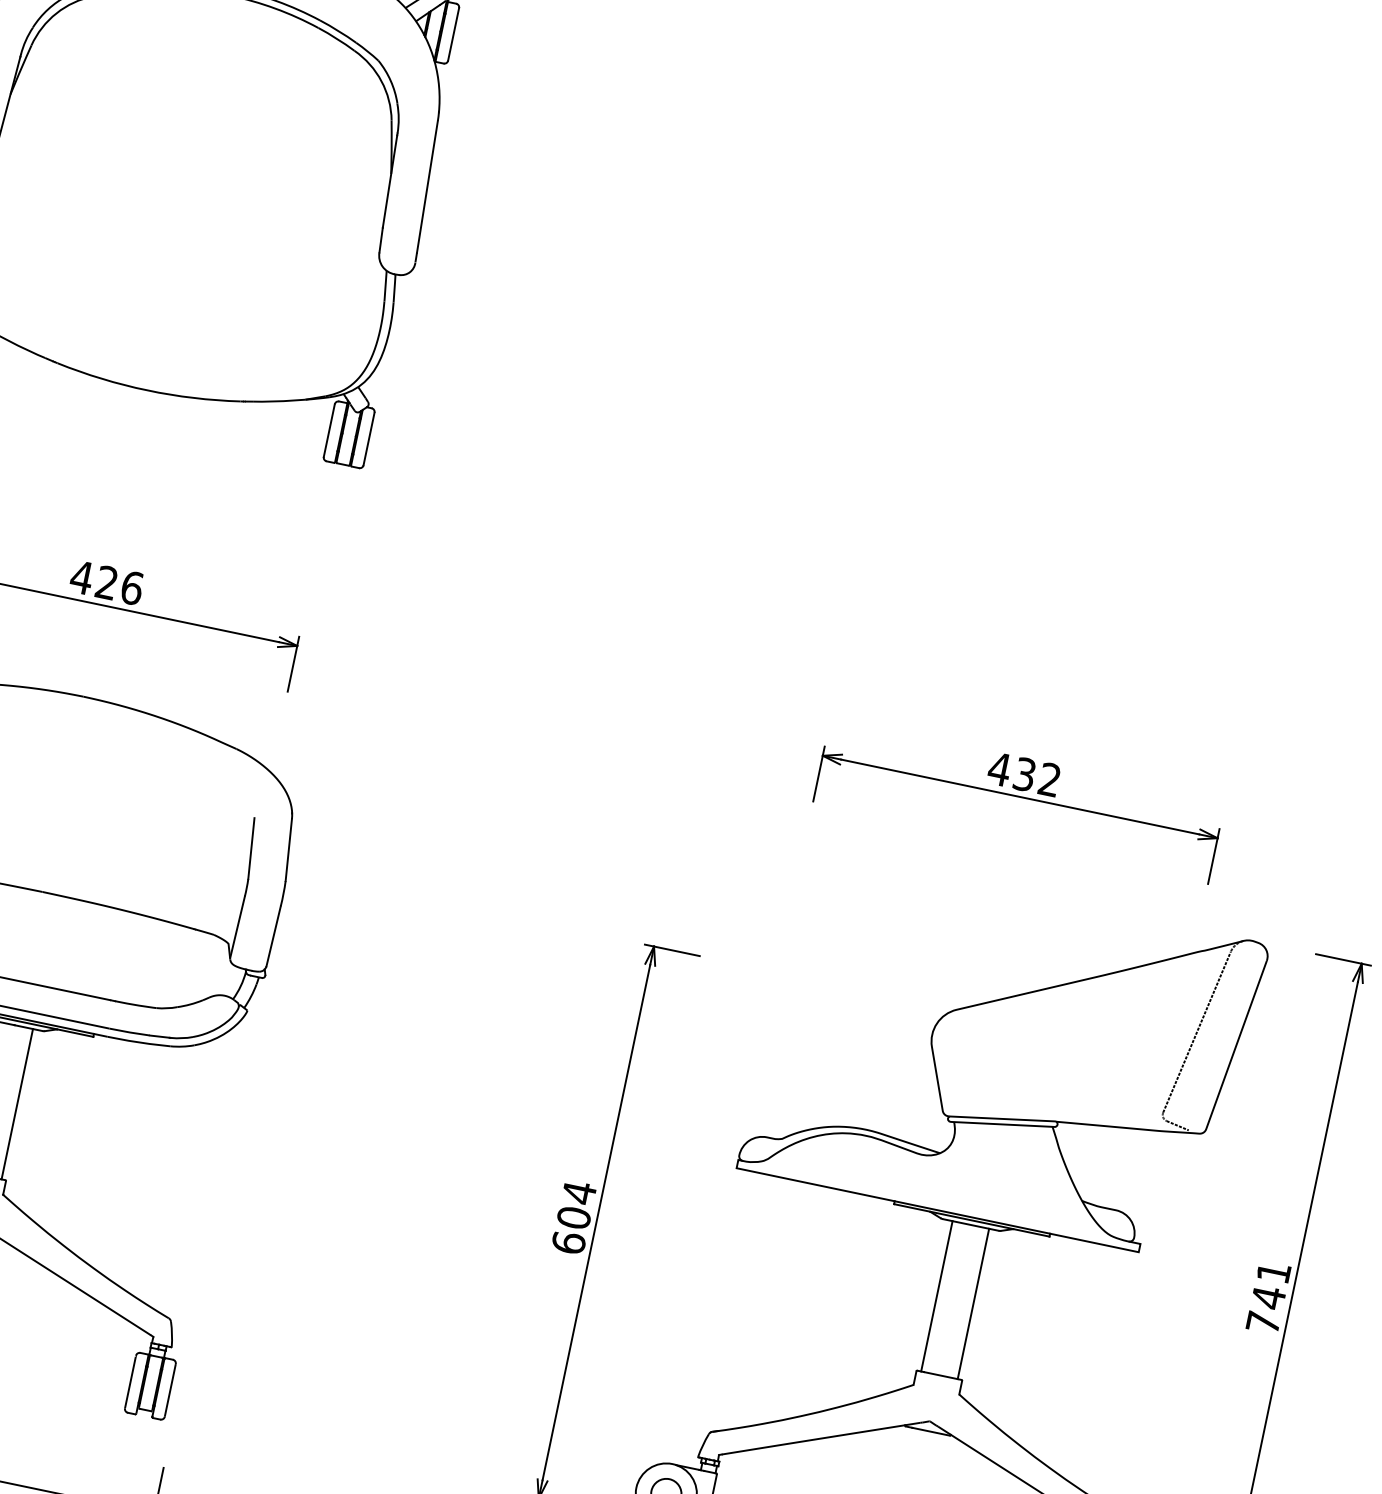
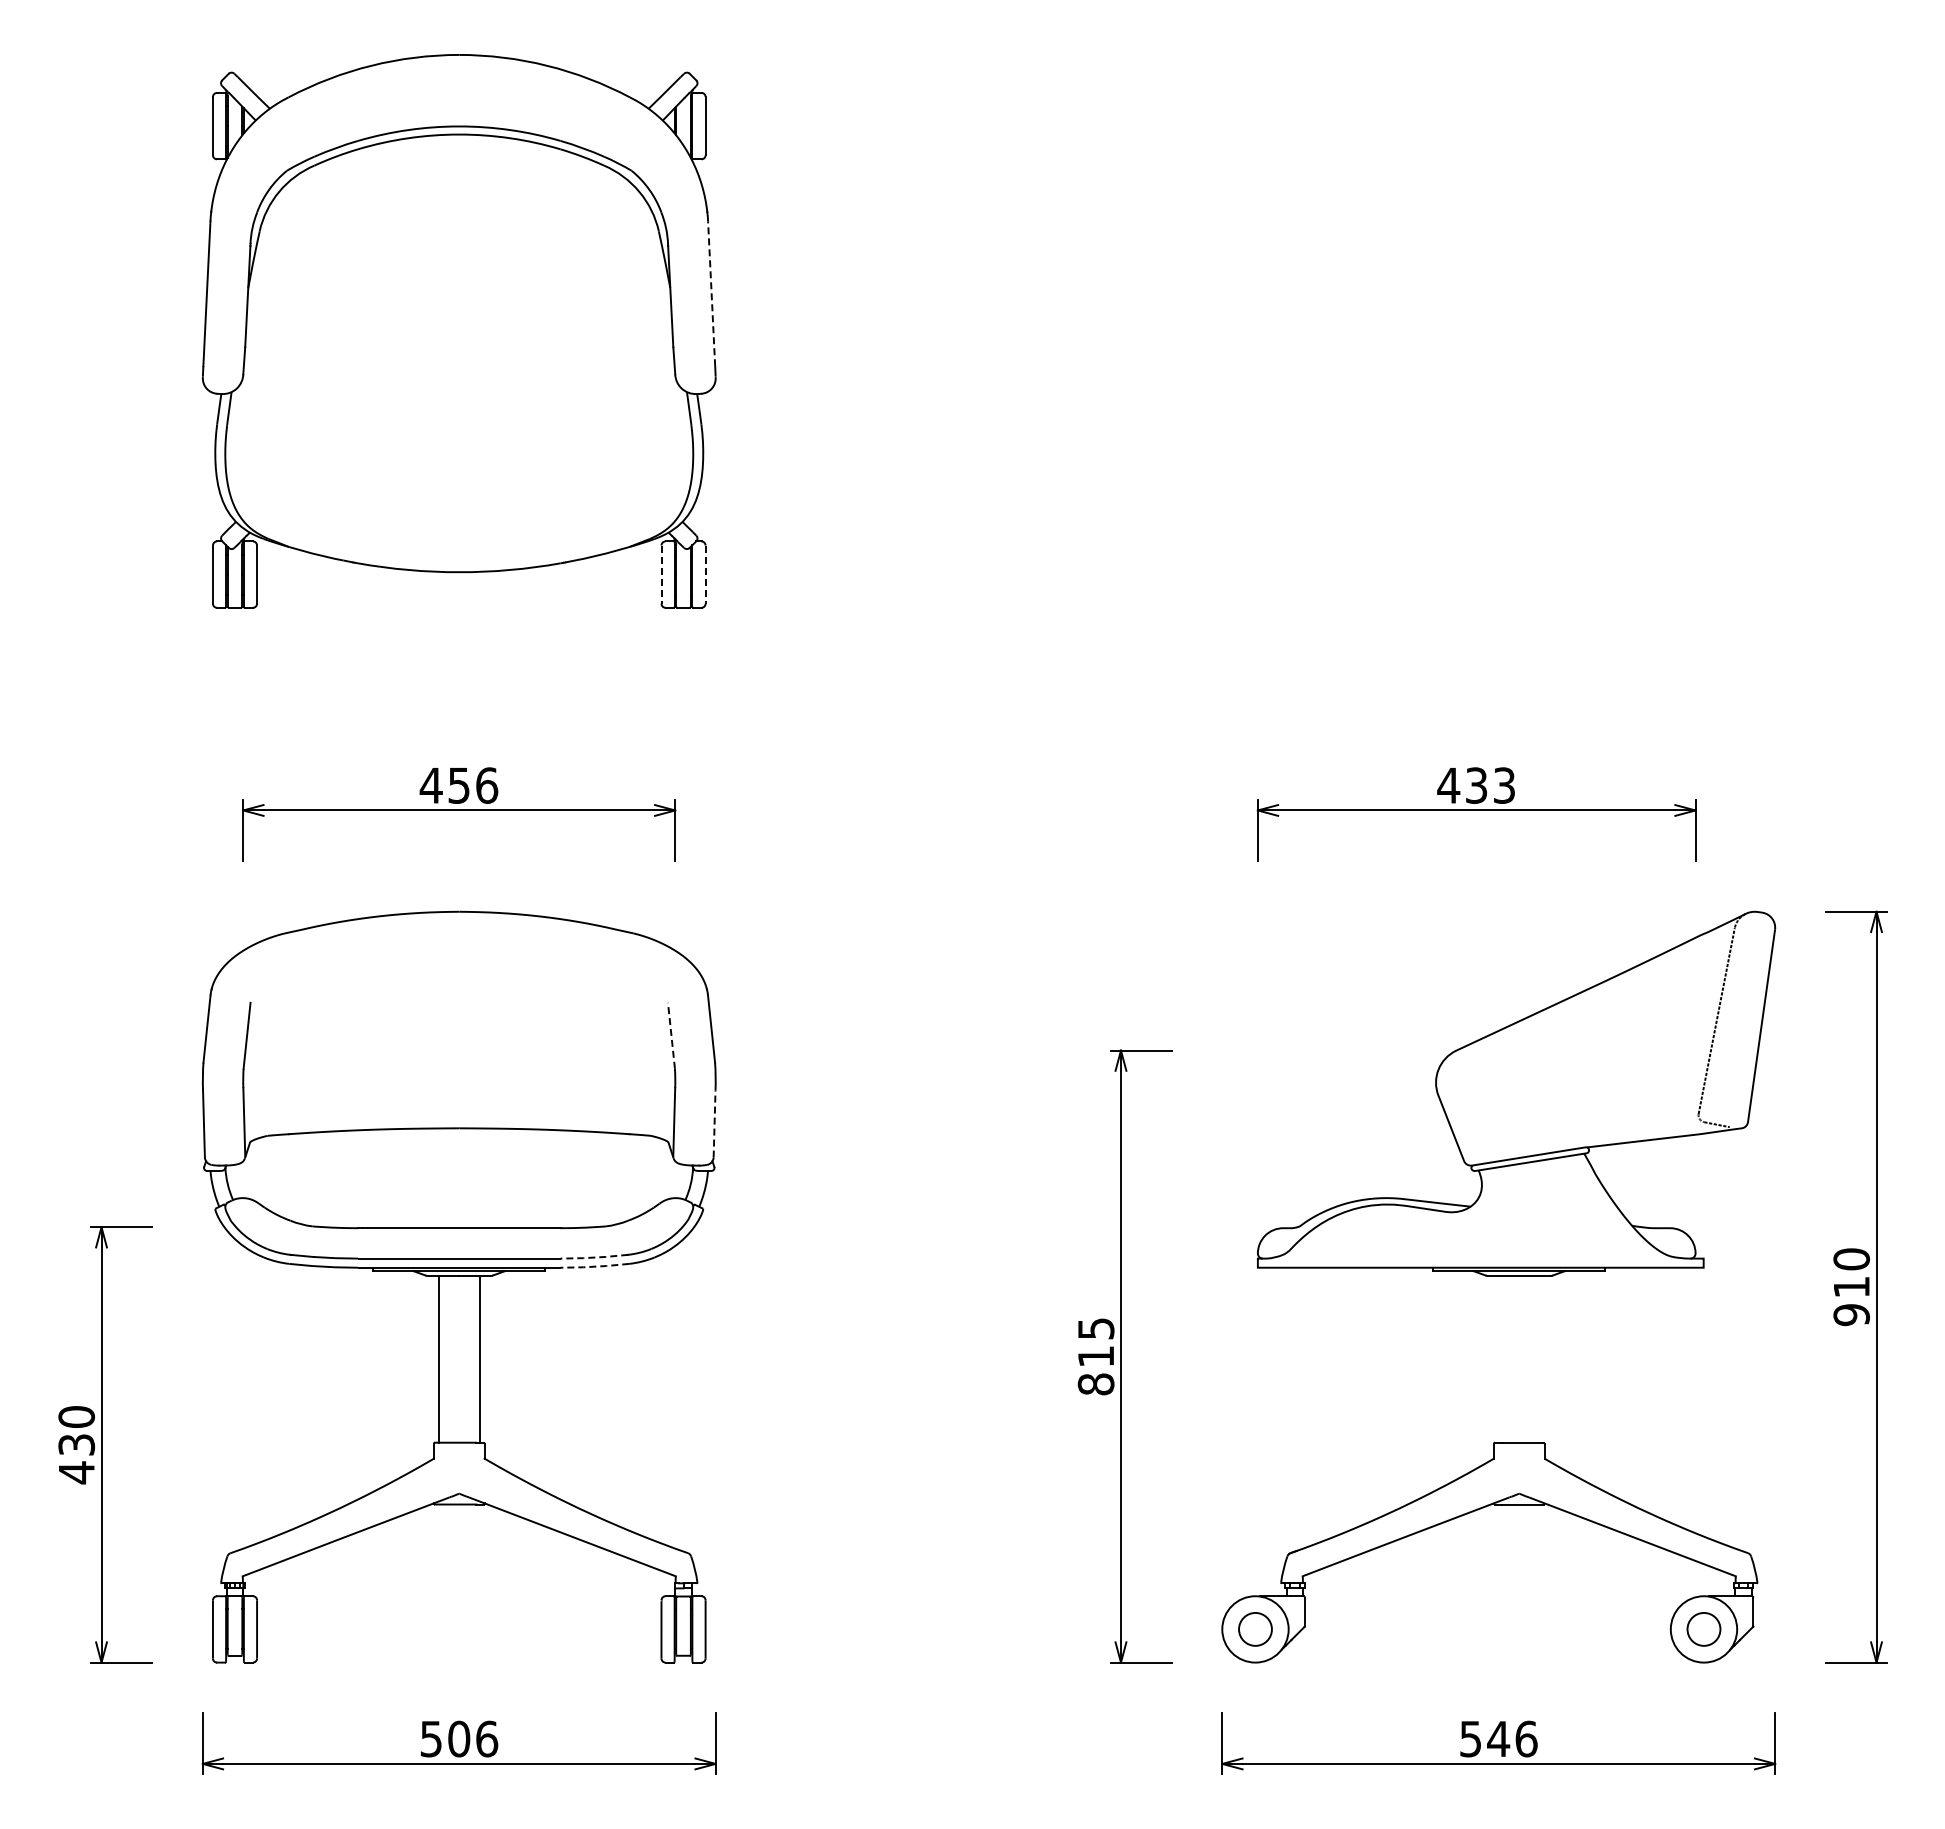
line: (427, 186) -> (711, 293), solid -> dashed
line: (329, 431) -> (661, 575), solid -> dashed
line: (368, 439) -> (705, 575), solid -> dashed
text: (106, 582) -> (458, 785), 426 -> 456
text: (1049, 779) -> (1503, 785), 432 -> 433
line: (251, 848) -> (671, 1035), solid -> dashed
line: (273, 936) -> (714, 1124), solid -> dashed
line: (140, 1033) -> (594, 1257), solid -> dashed
line: (138, 1042) -> (594, 1266), solid -> dashed
text: (573, 1217) -> (1095, 1356), 604 -> 815
line: (937, 1296) -> (1499, 1359), removed
text: (1268, 1297) -> (1851, 1287), 741 -> 910
line: (973, 1304) -> (1539, 1359), removed

